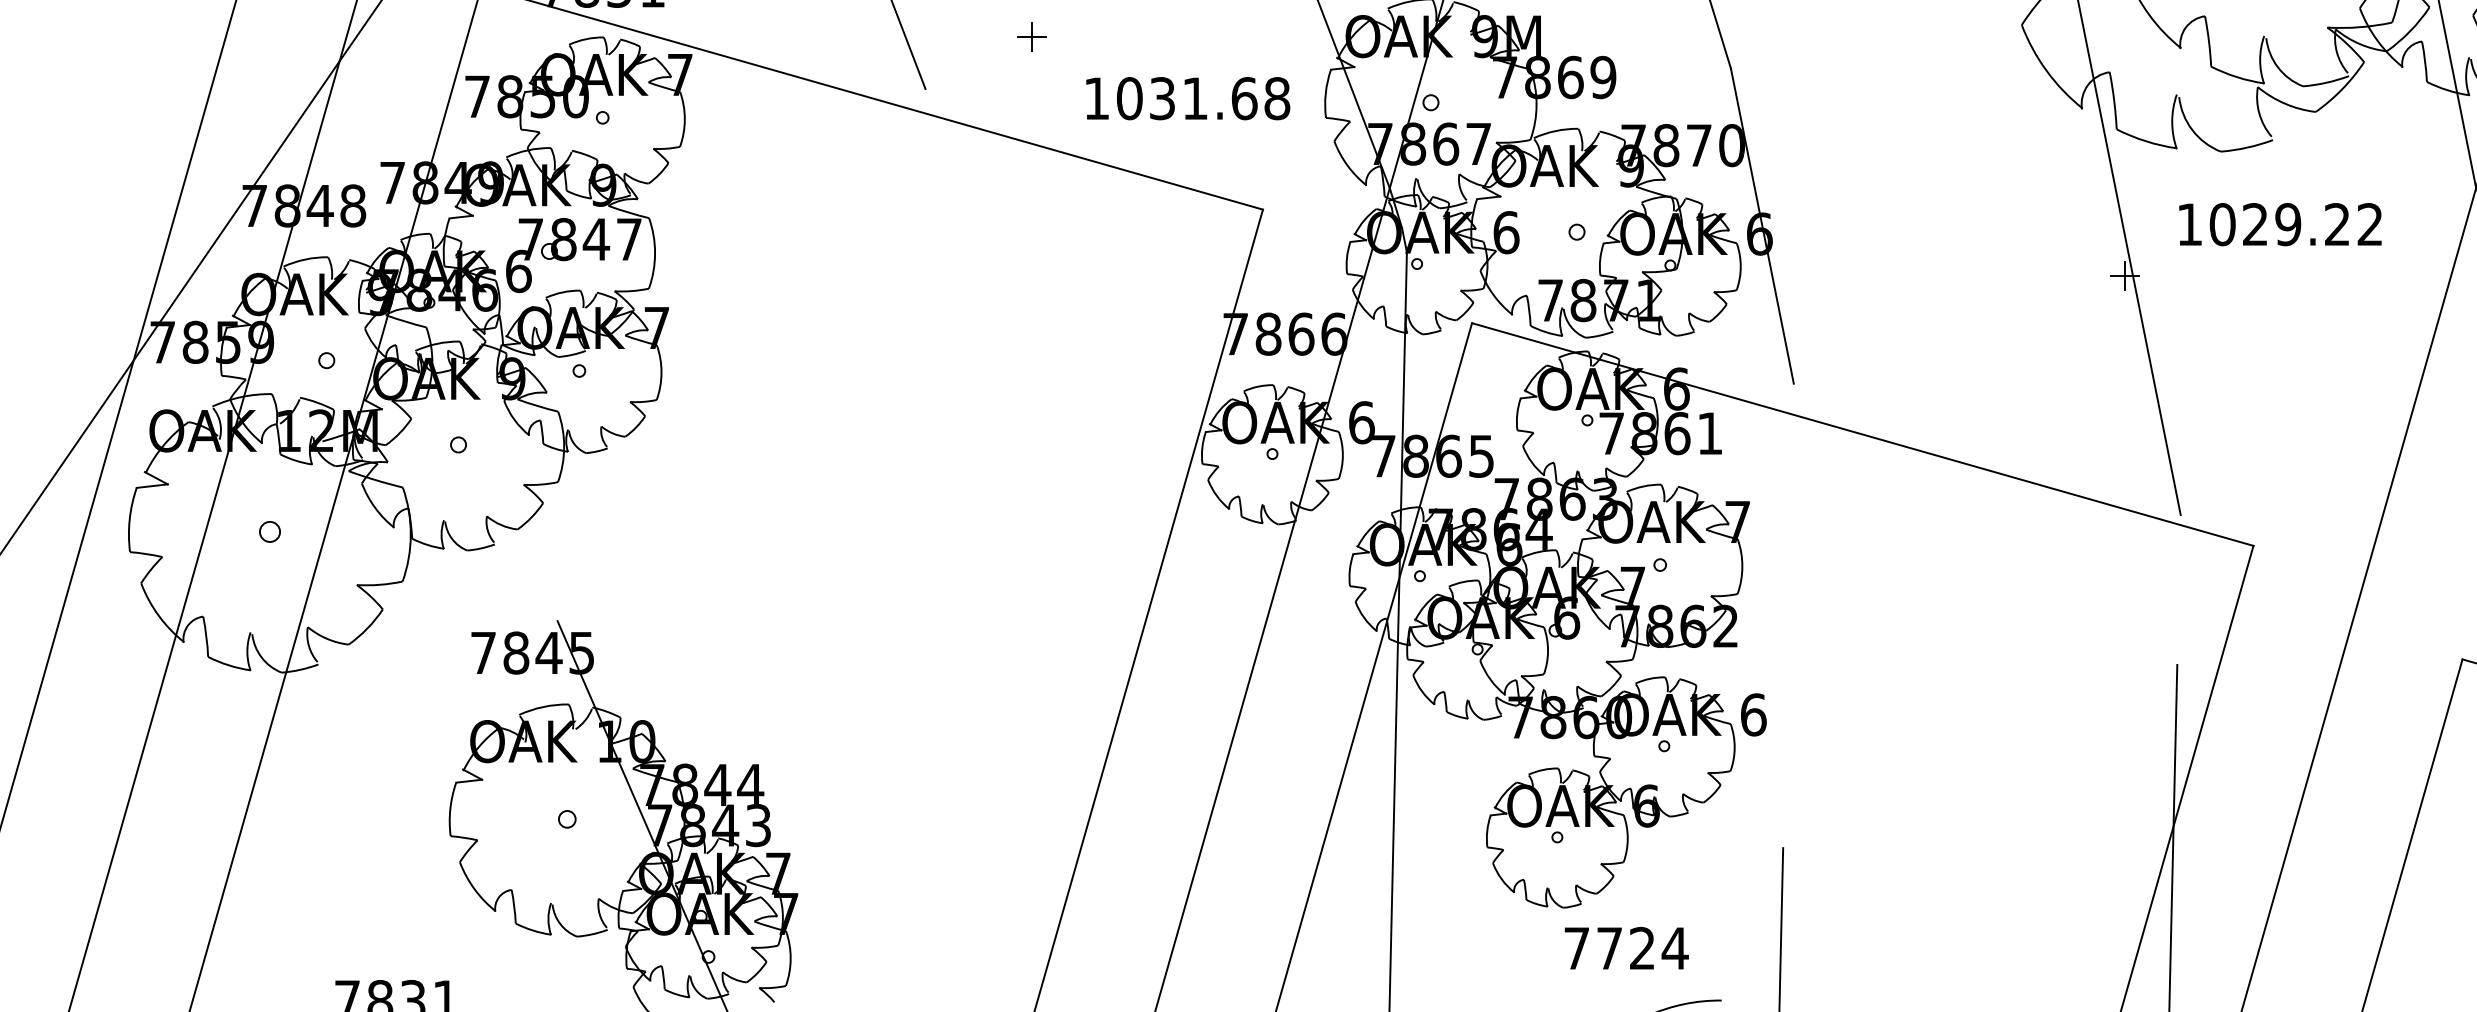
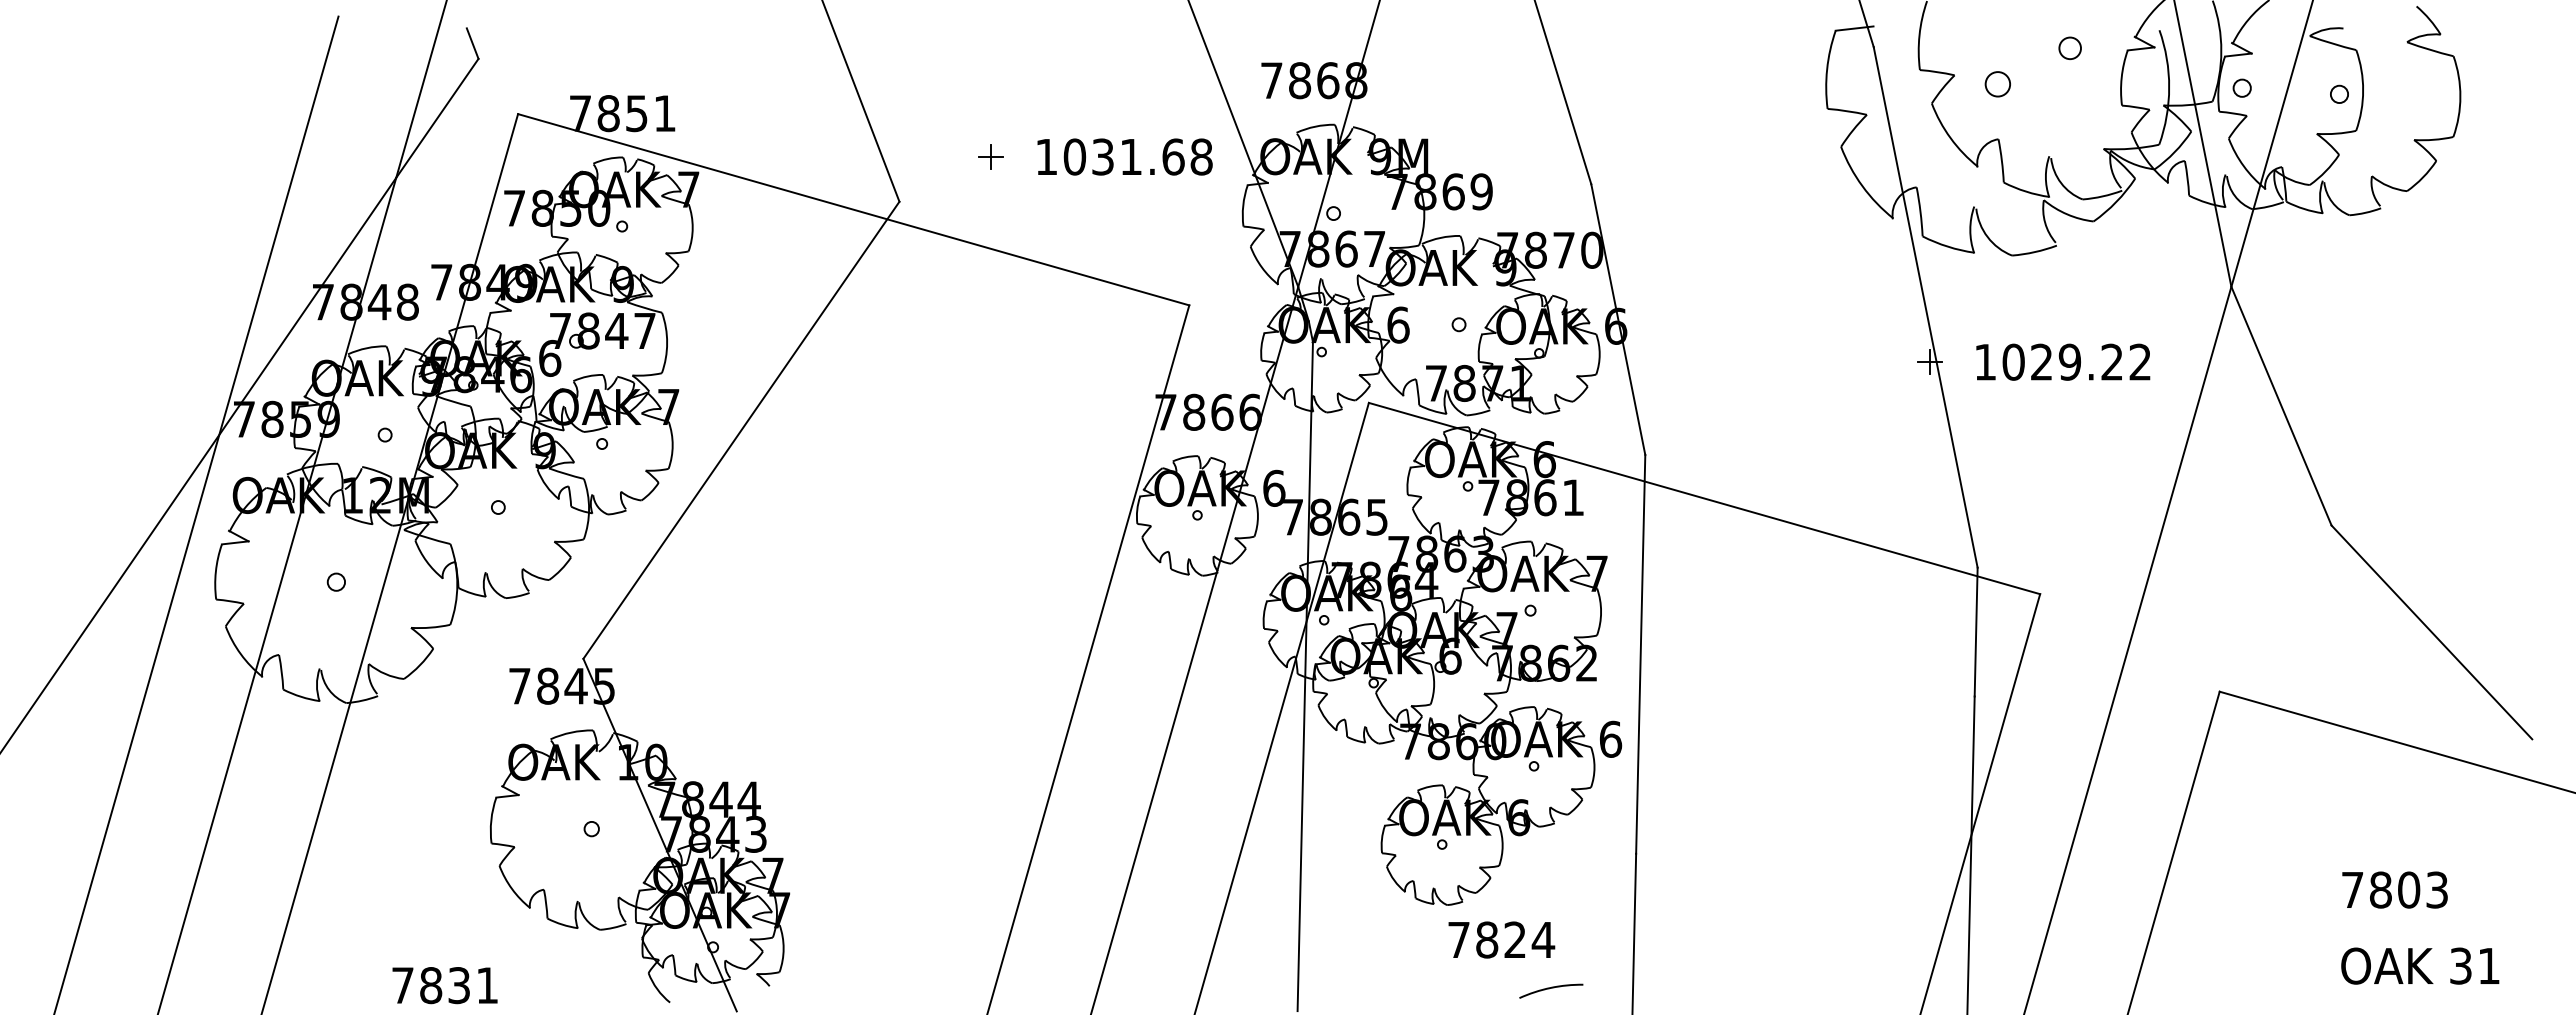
text: (1187, 98) -> (1124, 156), moved
text: (2280, 223) -> (2063, 361), moved
line: (741, 354) -> (741, 429), added
line: (2178, 589) -> (1975, 631), added
line: (1788, 614) -> (1640, 653), added
text: (1610, 947) -> (1487, 939), 7724 -> 7824

